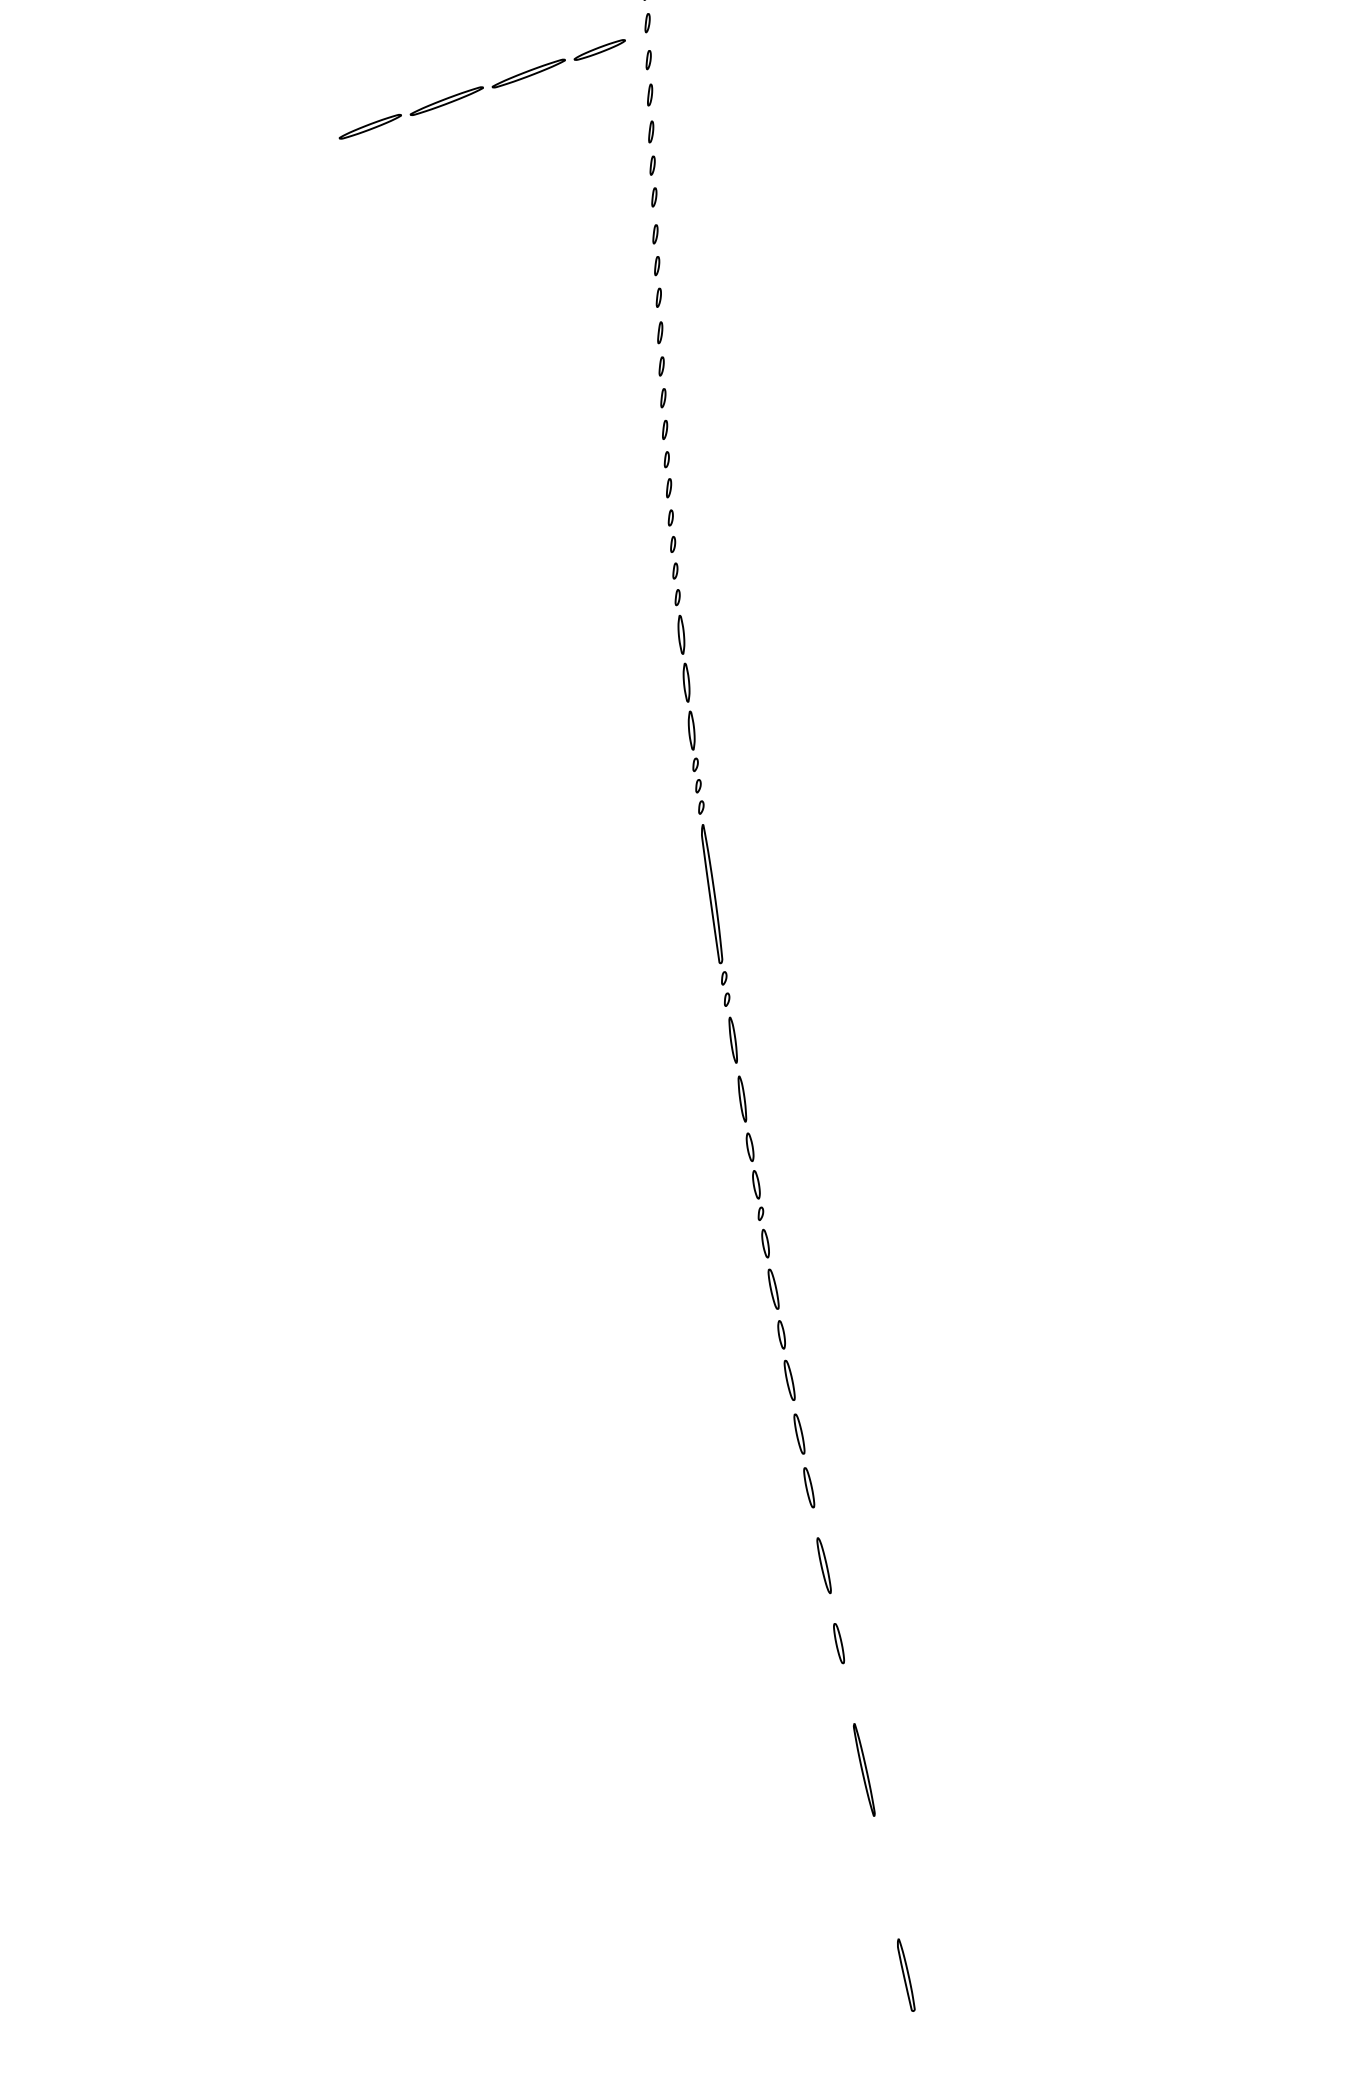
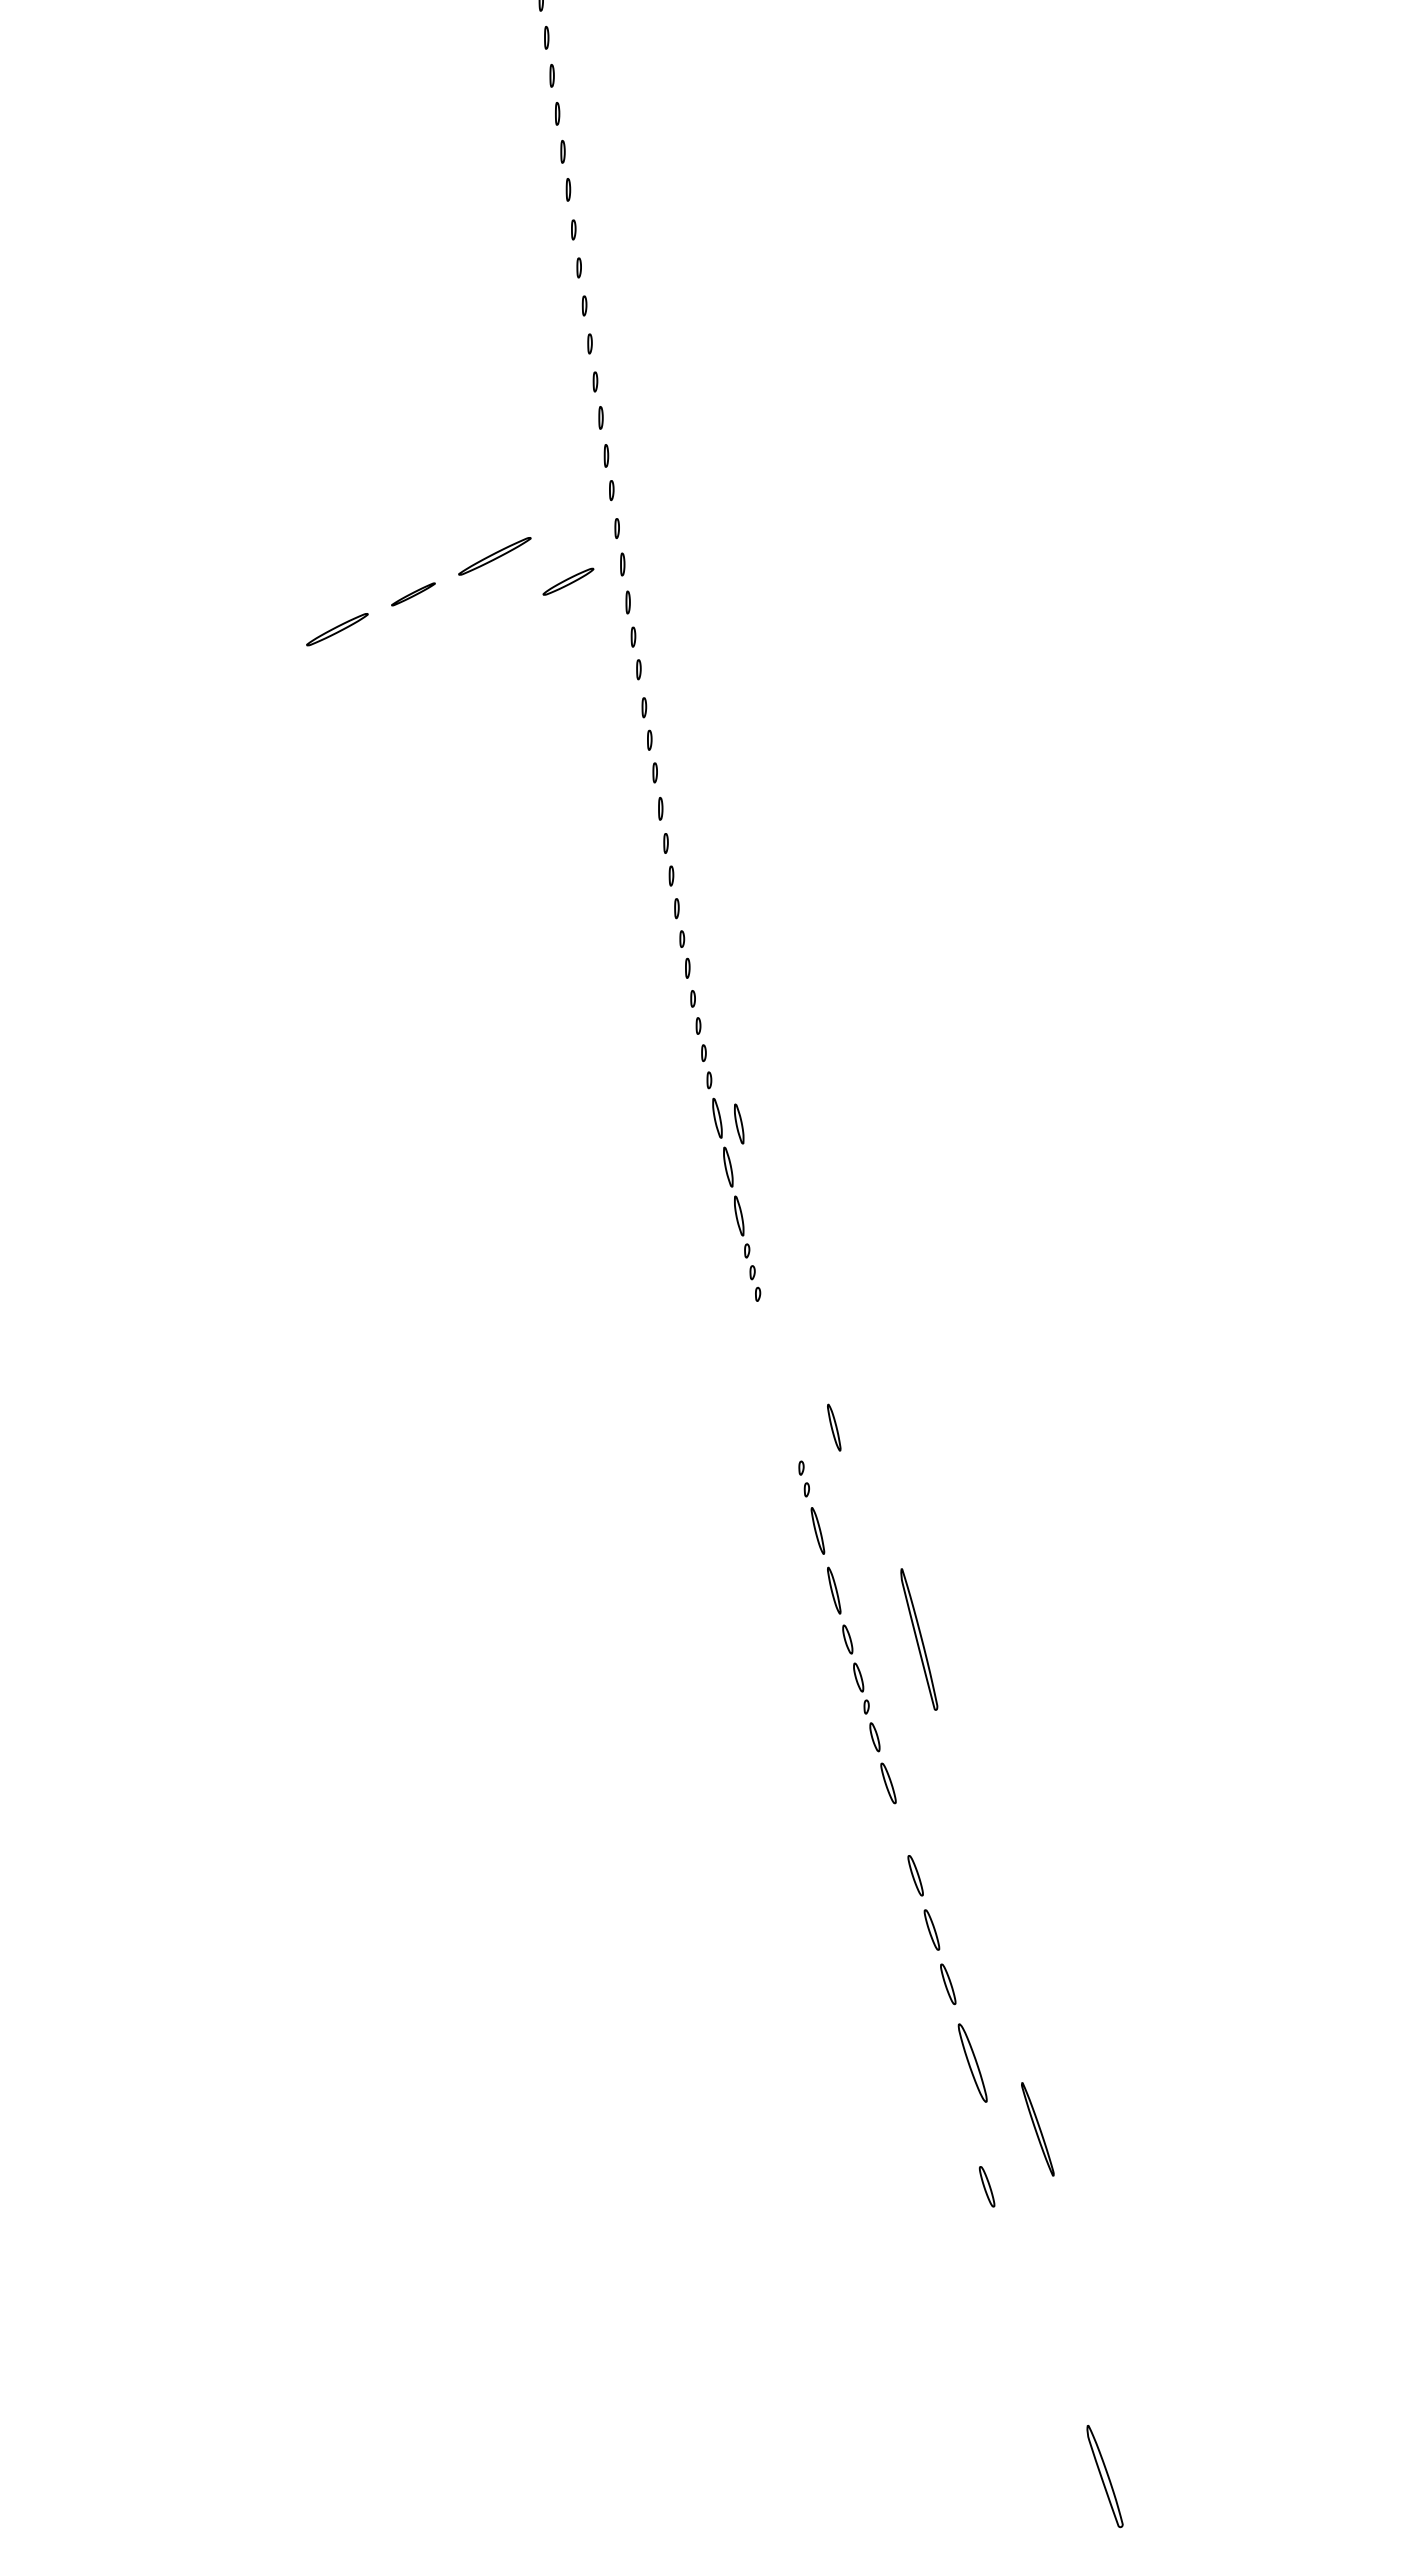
part: (599, 49) -> (568, 581), moved
part: (446, 101) -> (413, 594), size x0.6
part: (701, 642) -> (739, 1123), added
part: (712, 894) -> (919, 1639), moved
part: (760, 943) -> (834, 1427), added
part: (781, 1334) -> (901, 1829), removed
part: (824, 1565) -> (972, 2062), size x1.4
part: (838, 1643) -> (986, 2186), moved
part: (863, 1770) -> (1037, 2129), moved
part: (905, 1975) -> (1104, 2476), size x1.4

